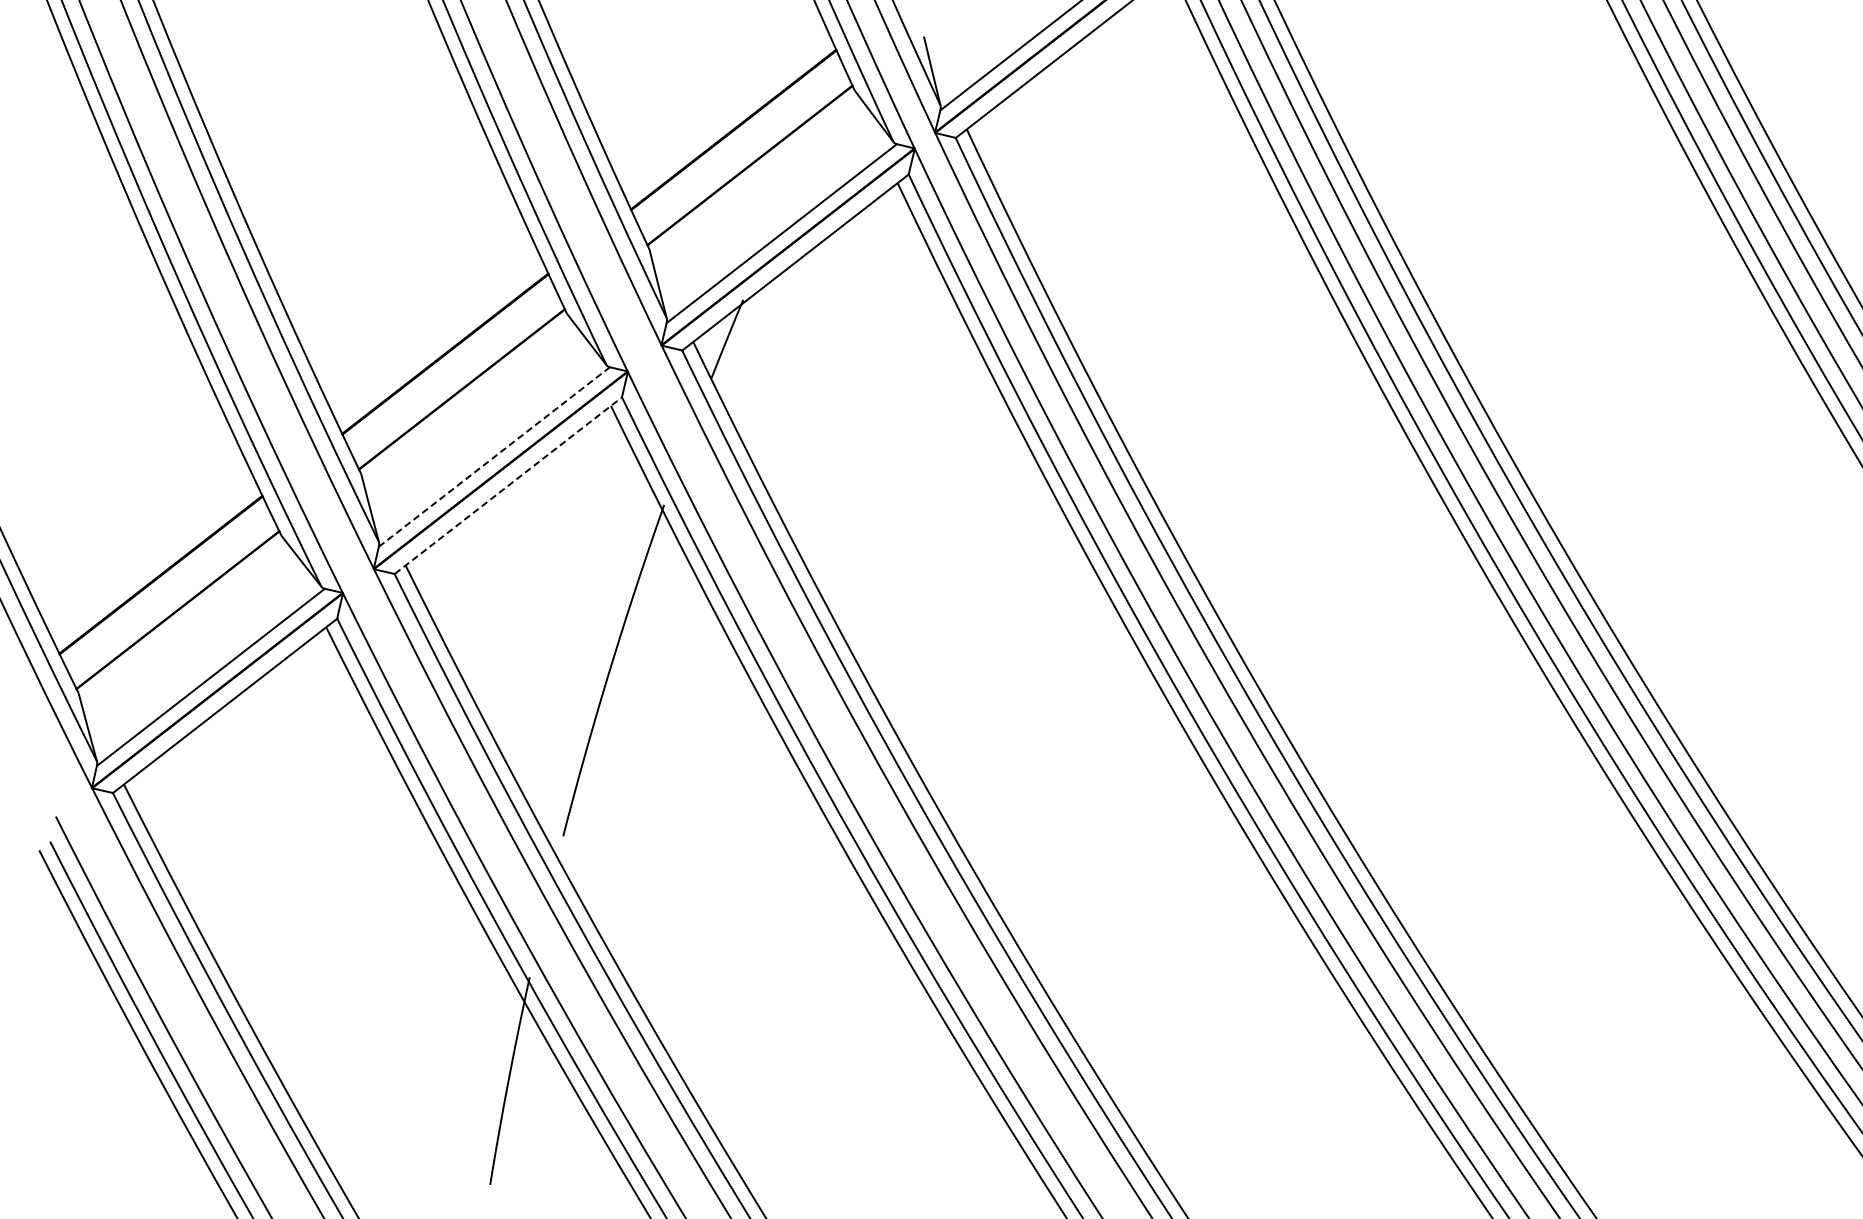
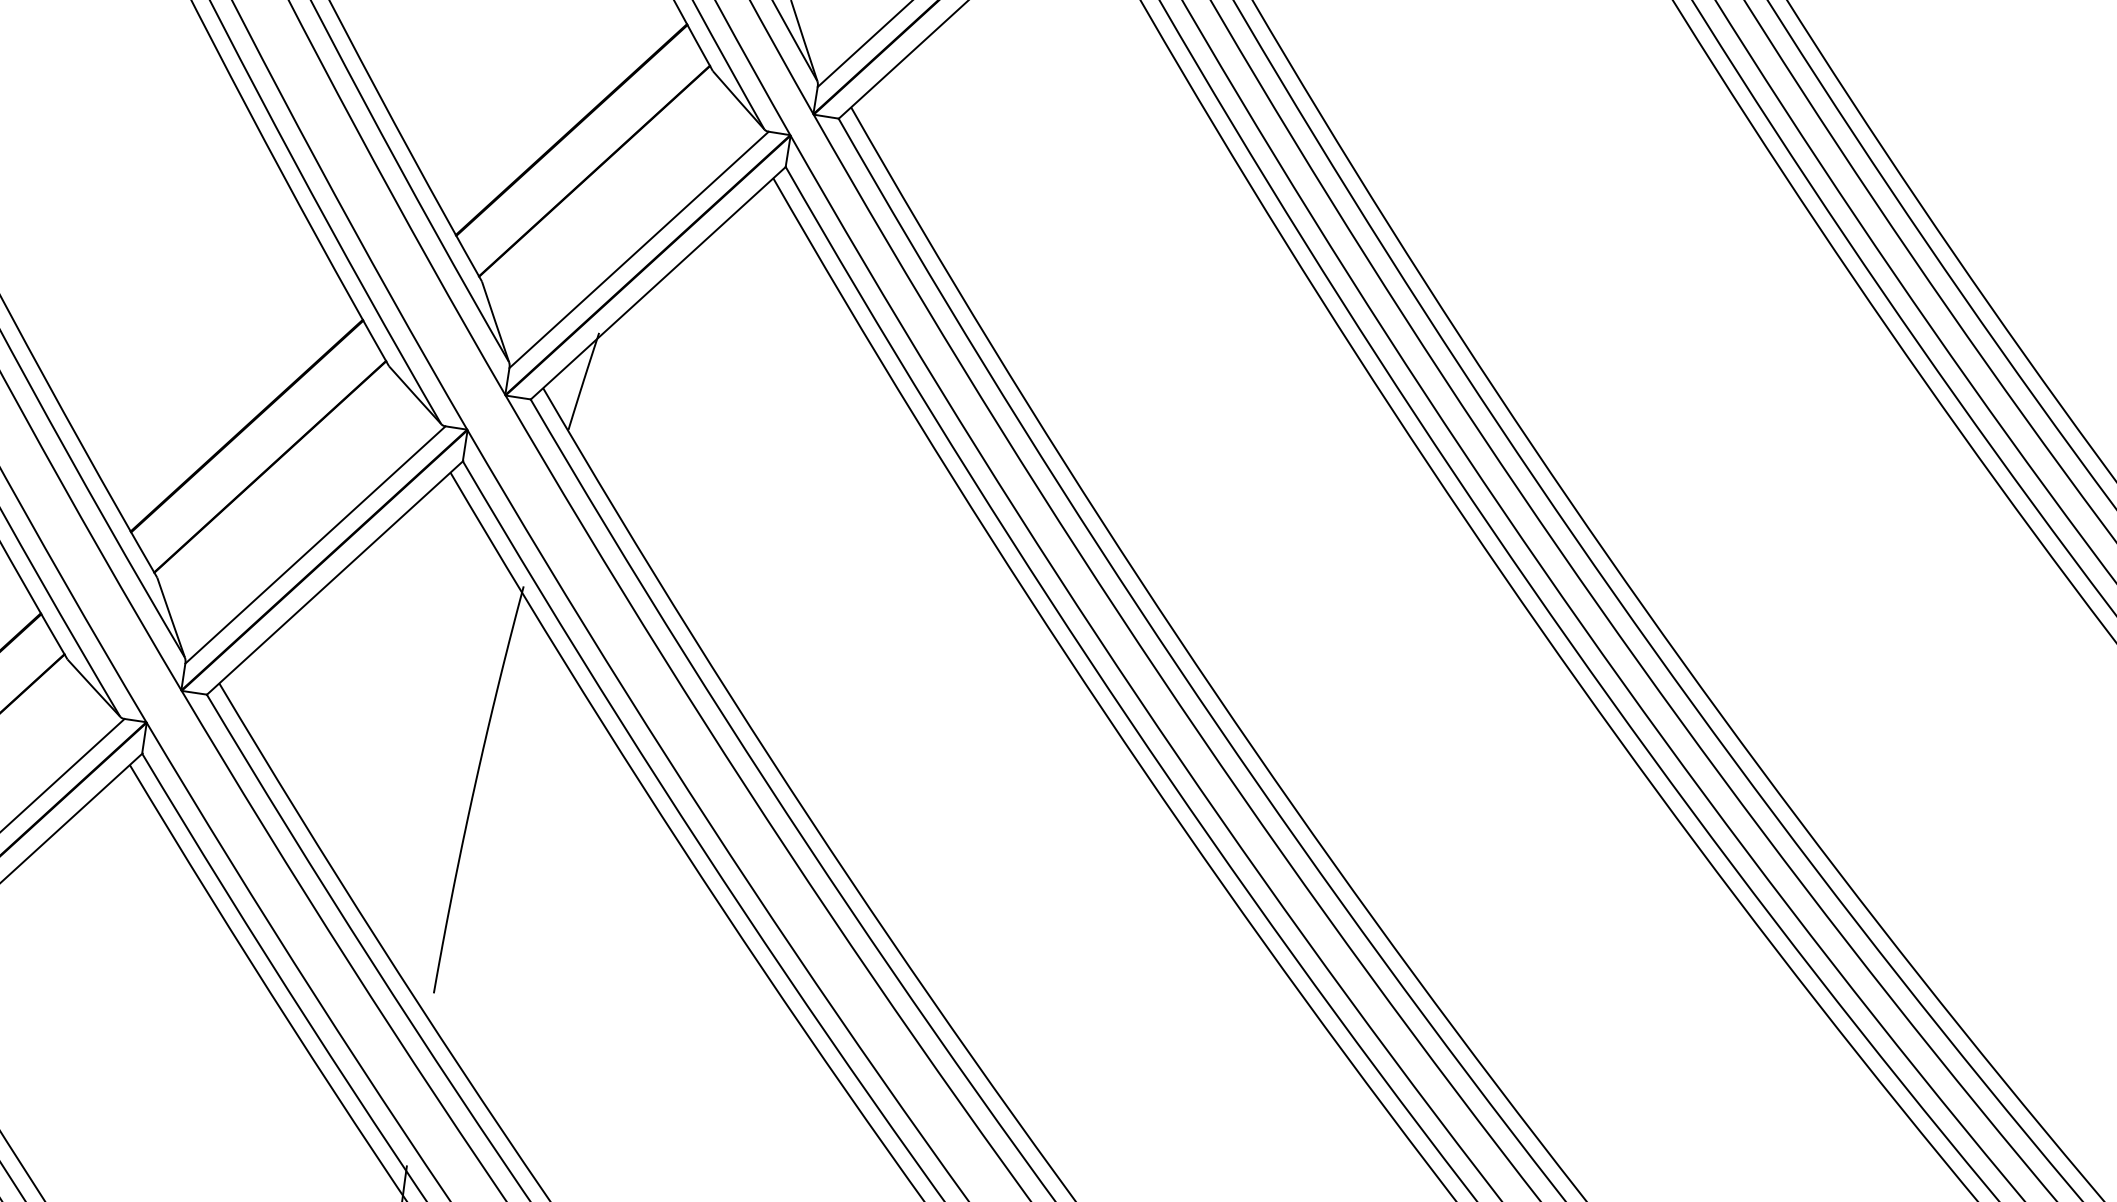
line: (494, 456) -> (315, 544), dashed -> solid
line: (509, 485) -> (336, 577), dashed -> solid

